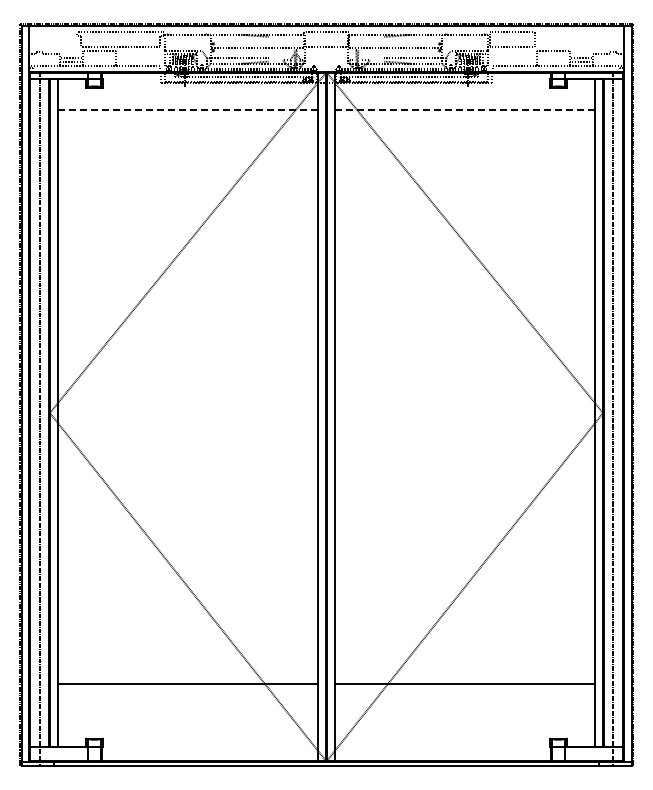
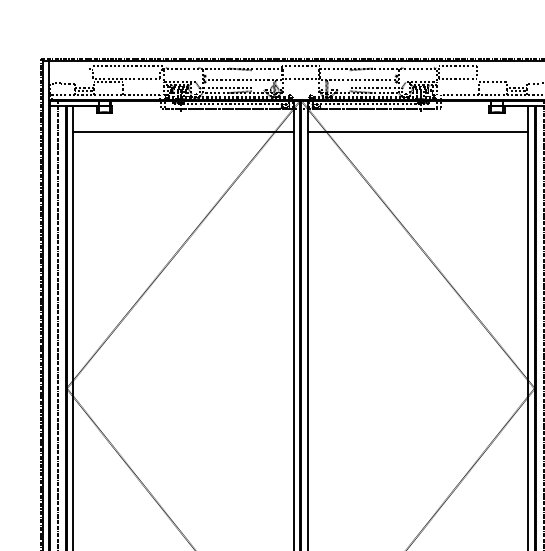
line: (187, 109) -> (183, 131), dashed -> solid
line: (464, 109) -> (417, 131), dashed -> solid

